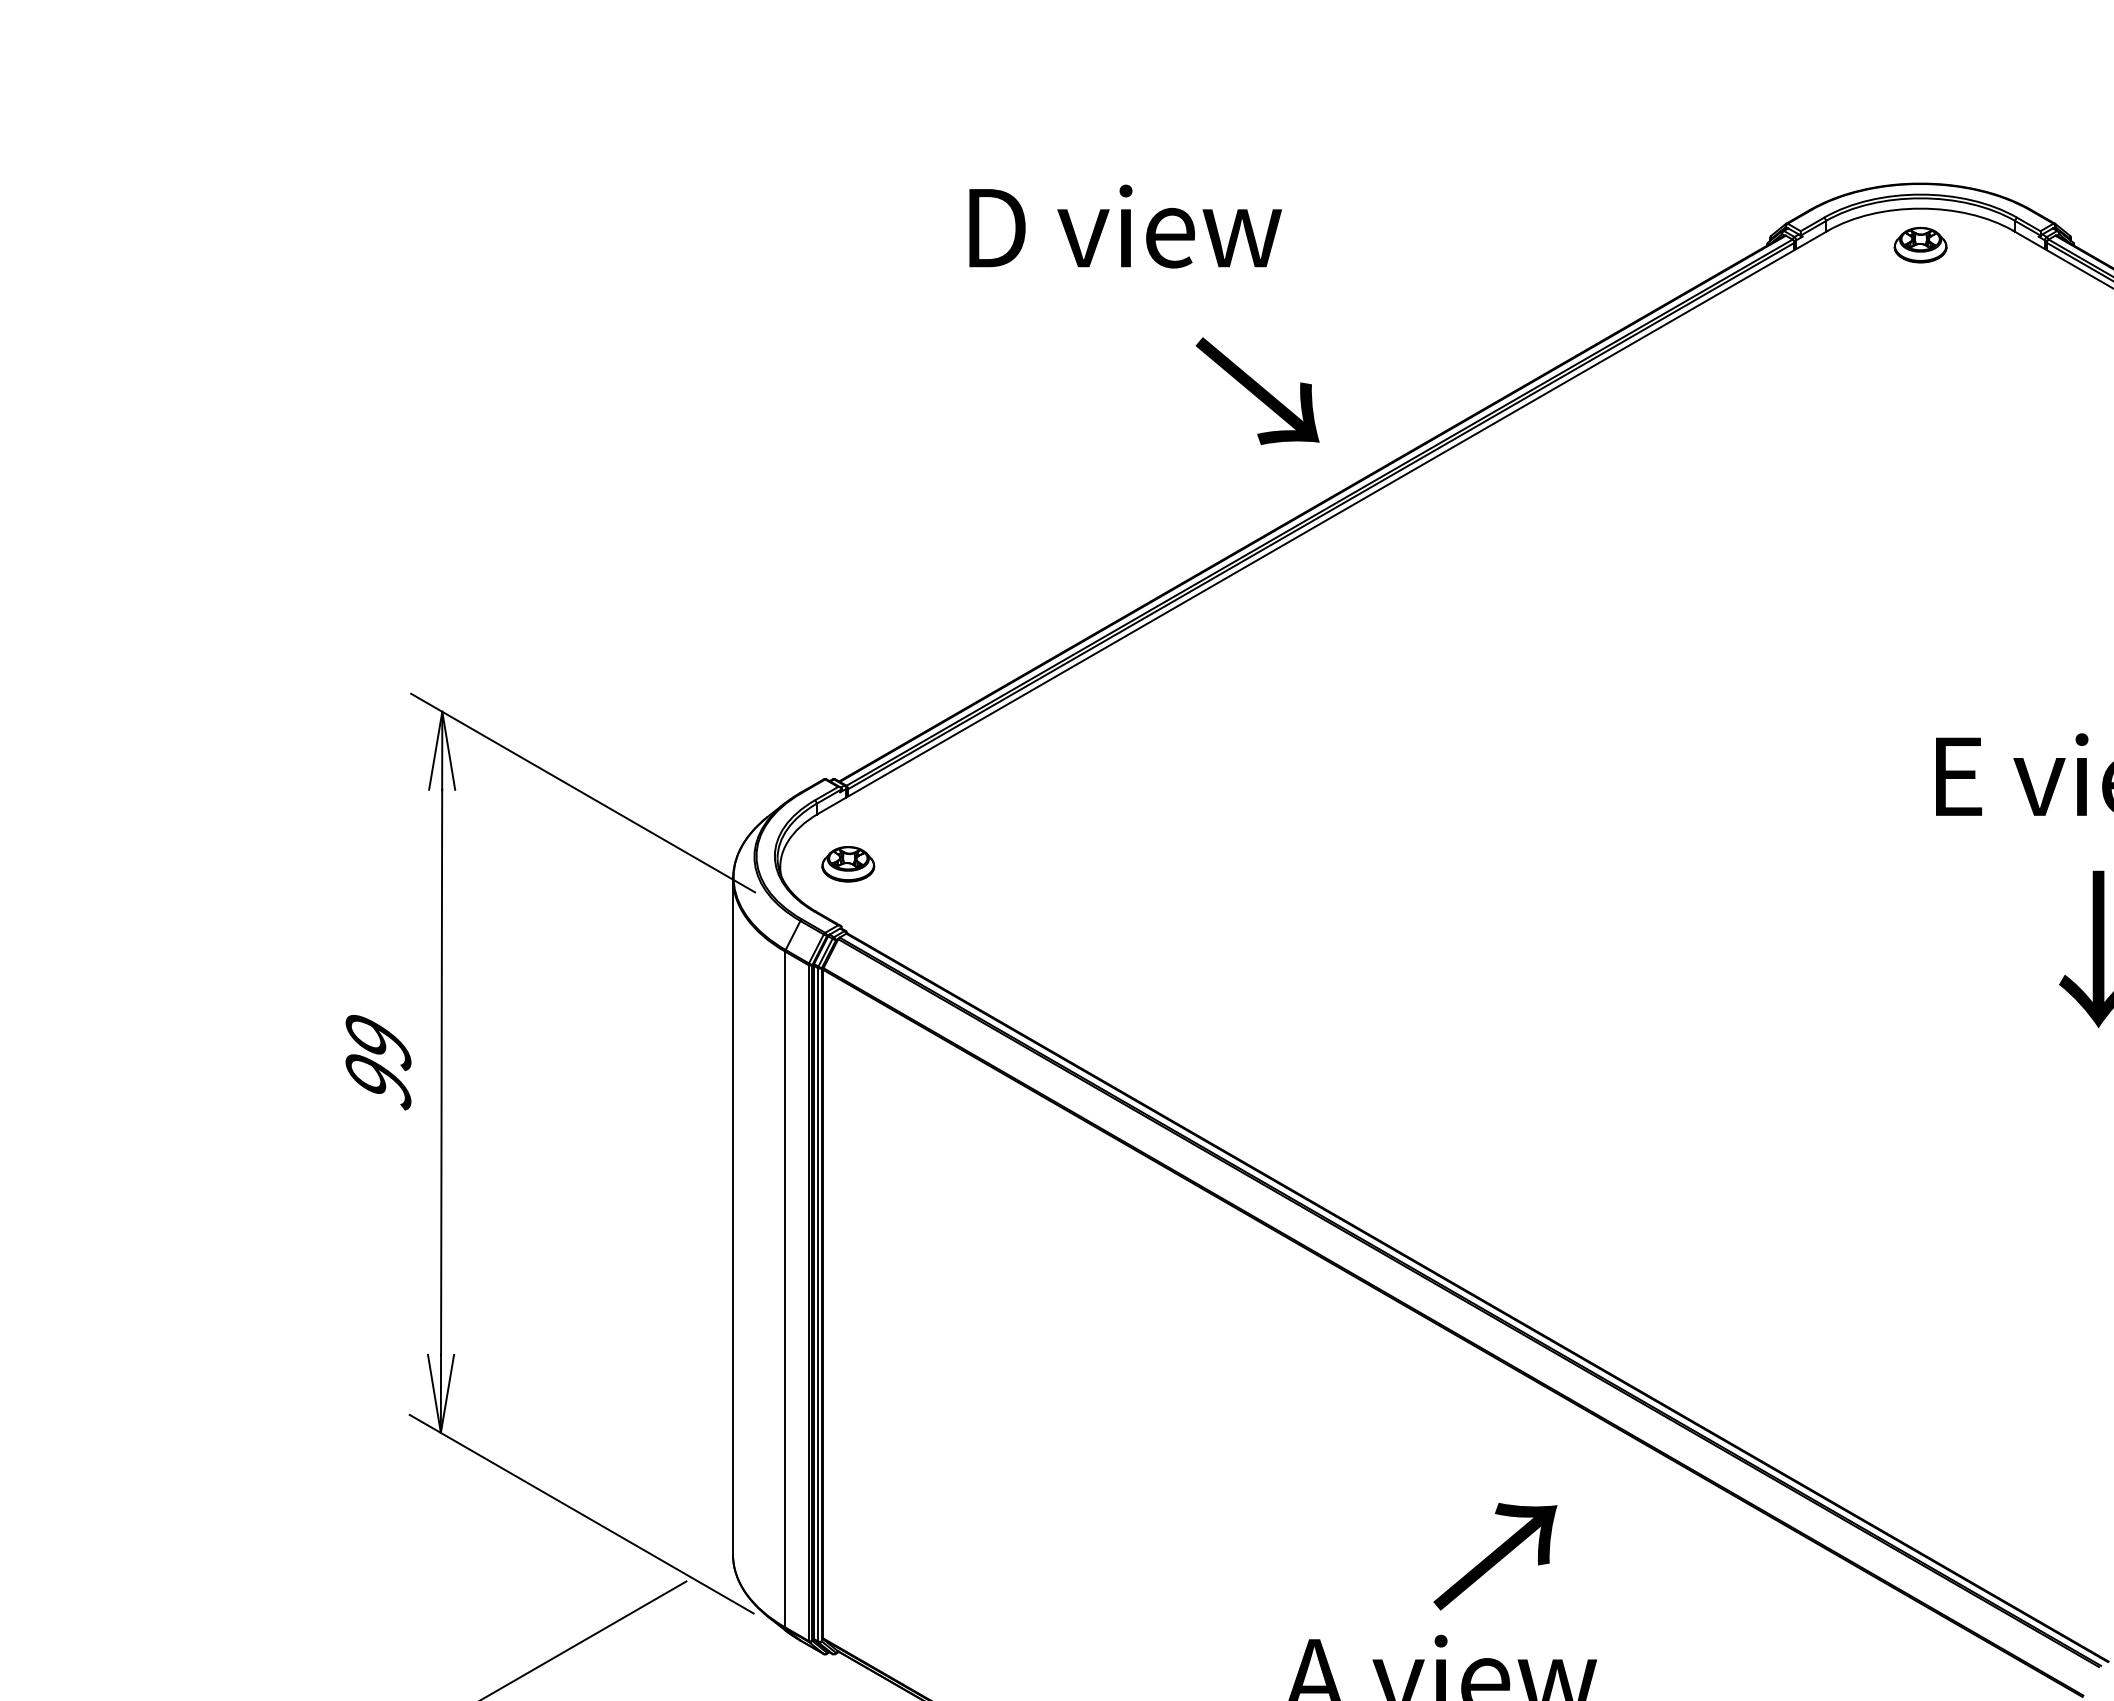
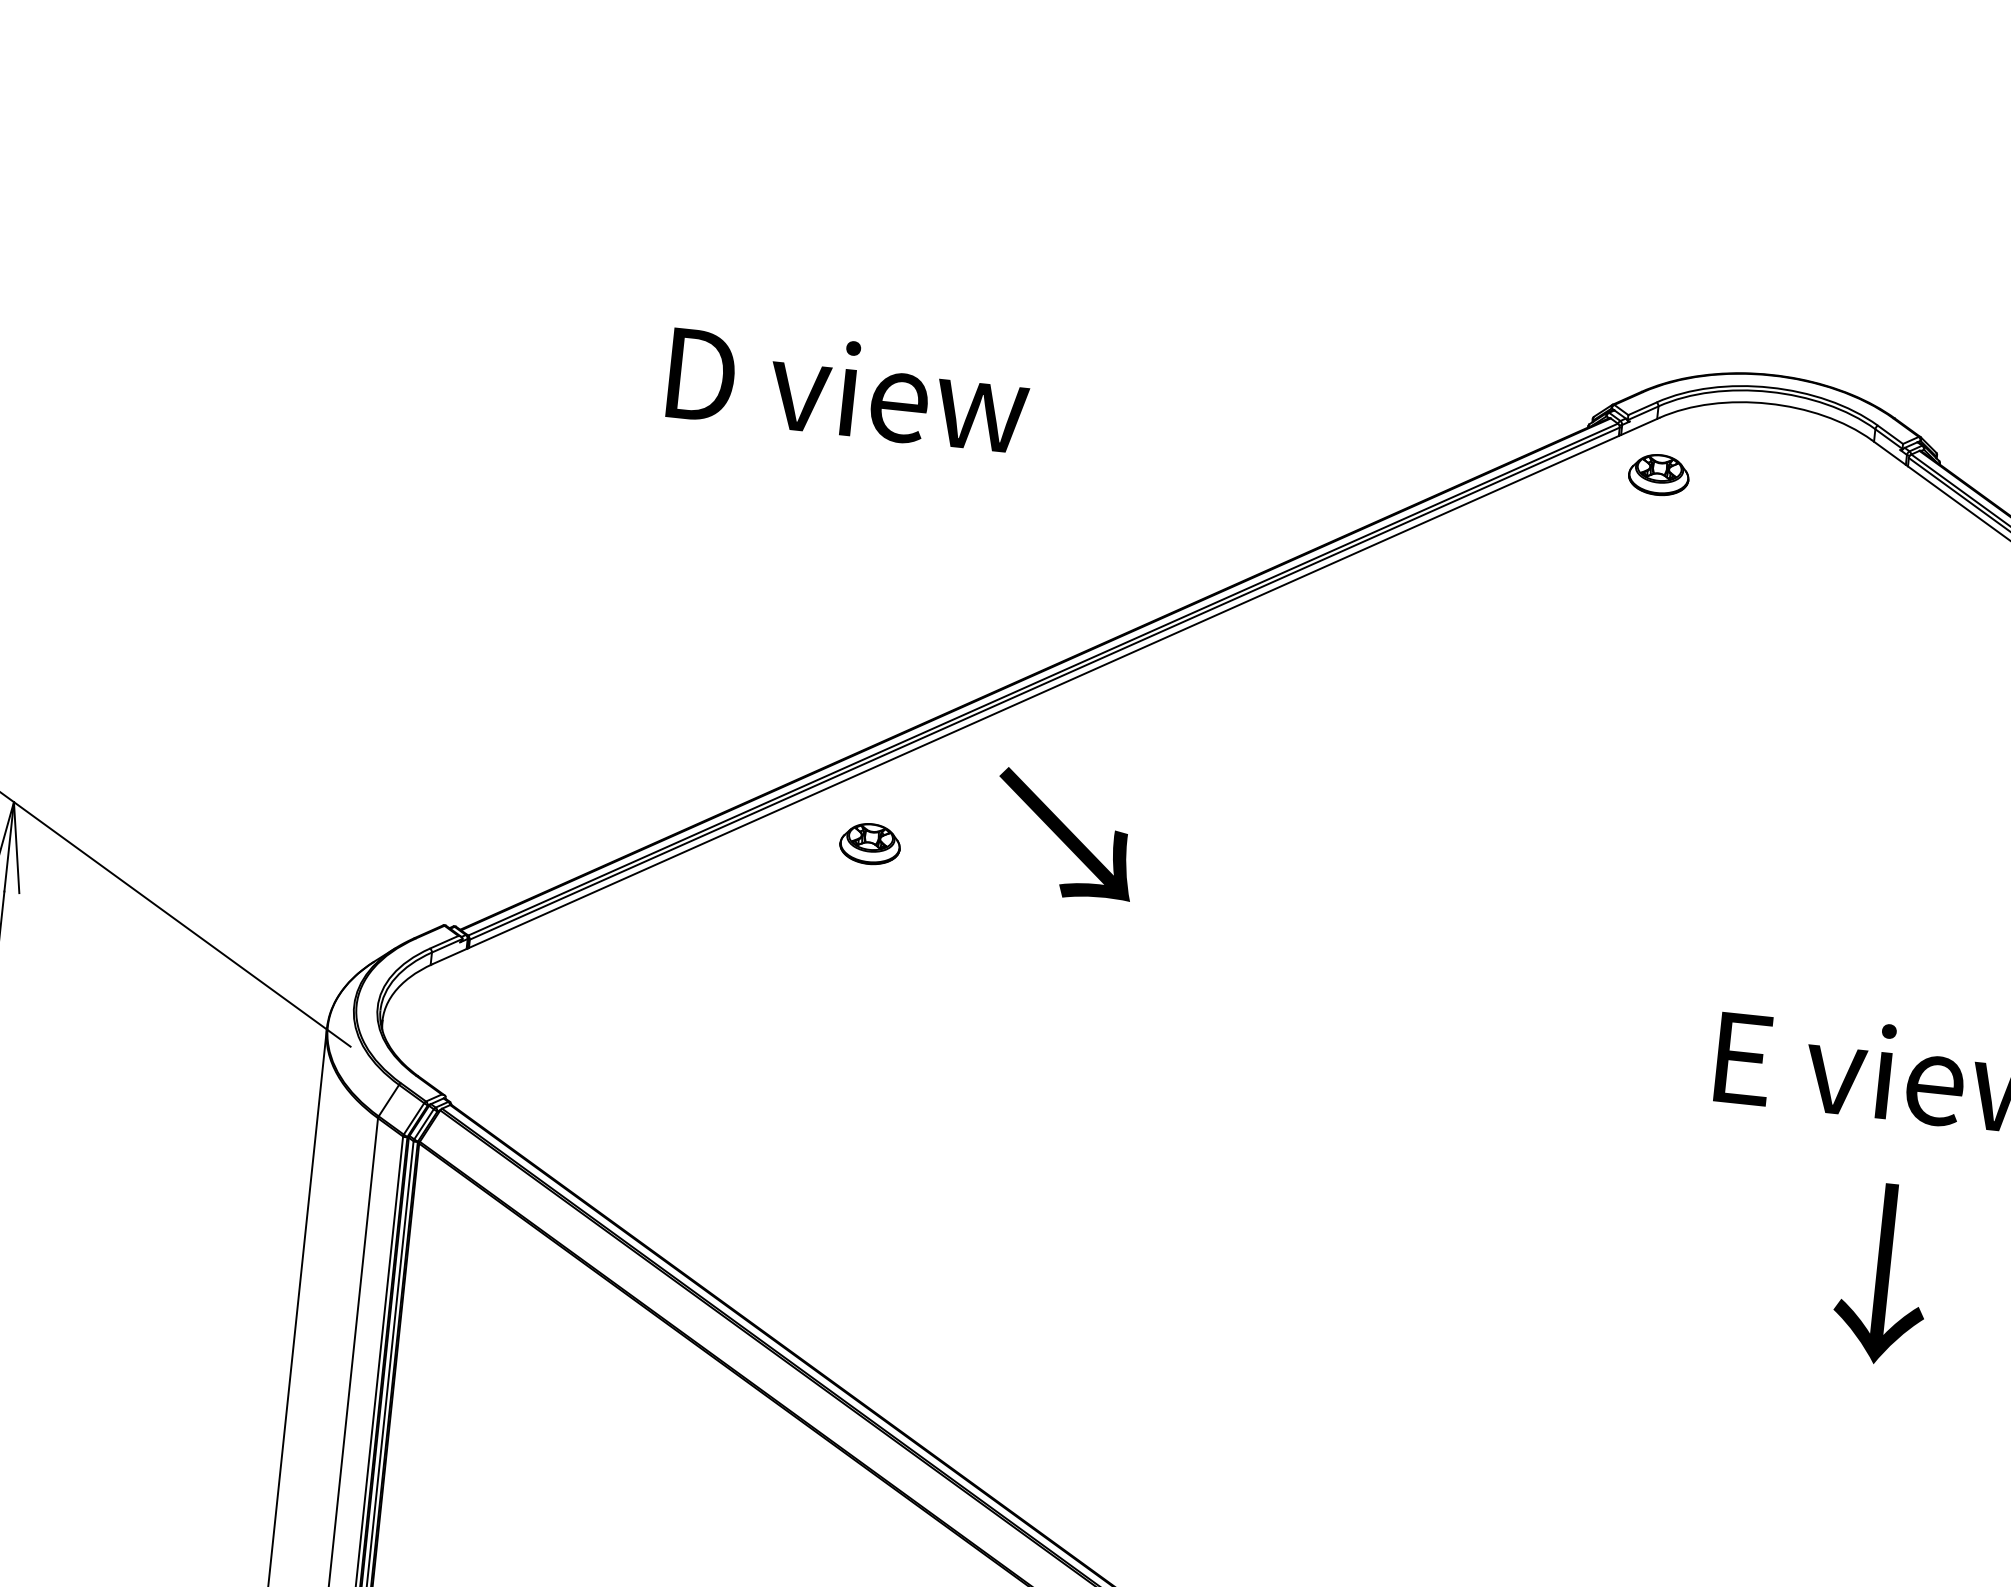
text: (1125, 226) -> (848, 389), moved
part: (1920, 244) -> (1658, 474), moved
text: (1257, 390) -> (1064, 834), moved
part: (848, 864) -> (870, 844), moved

